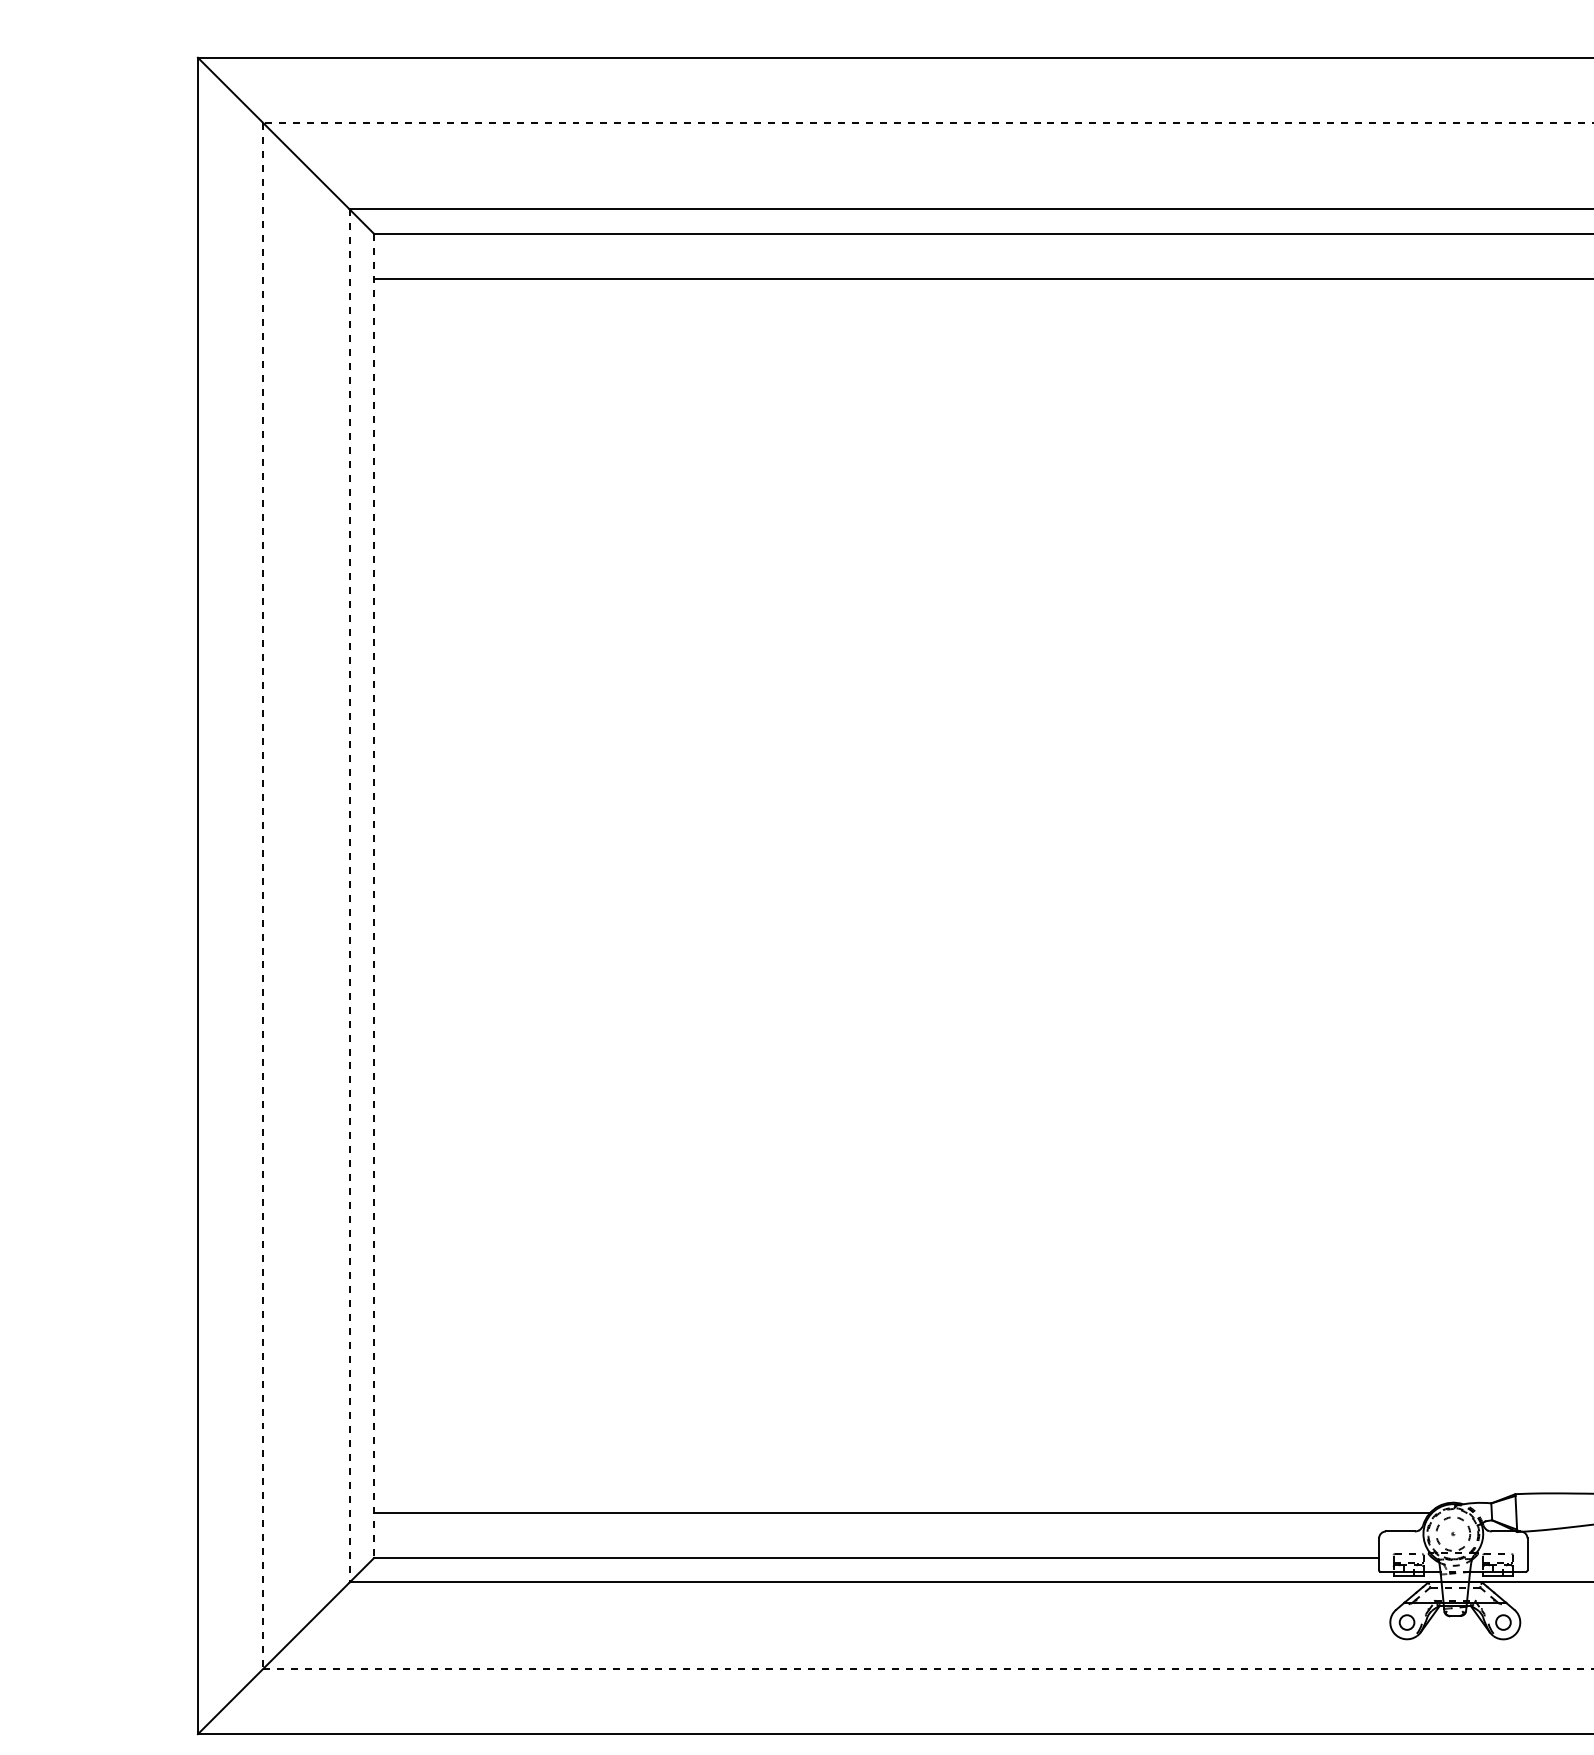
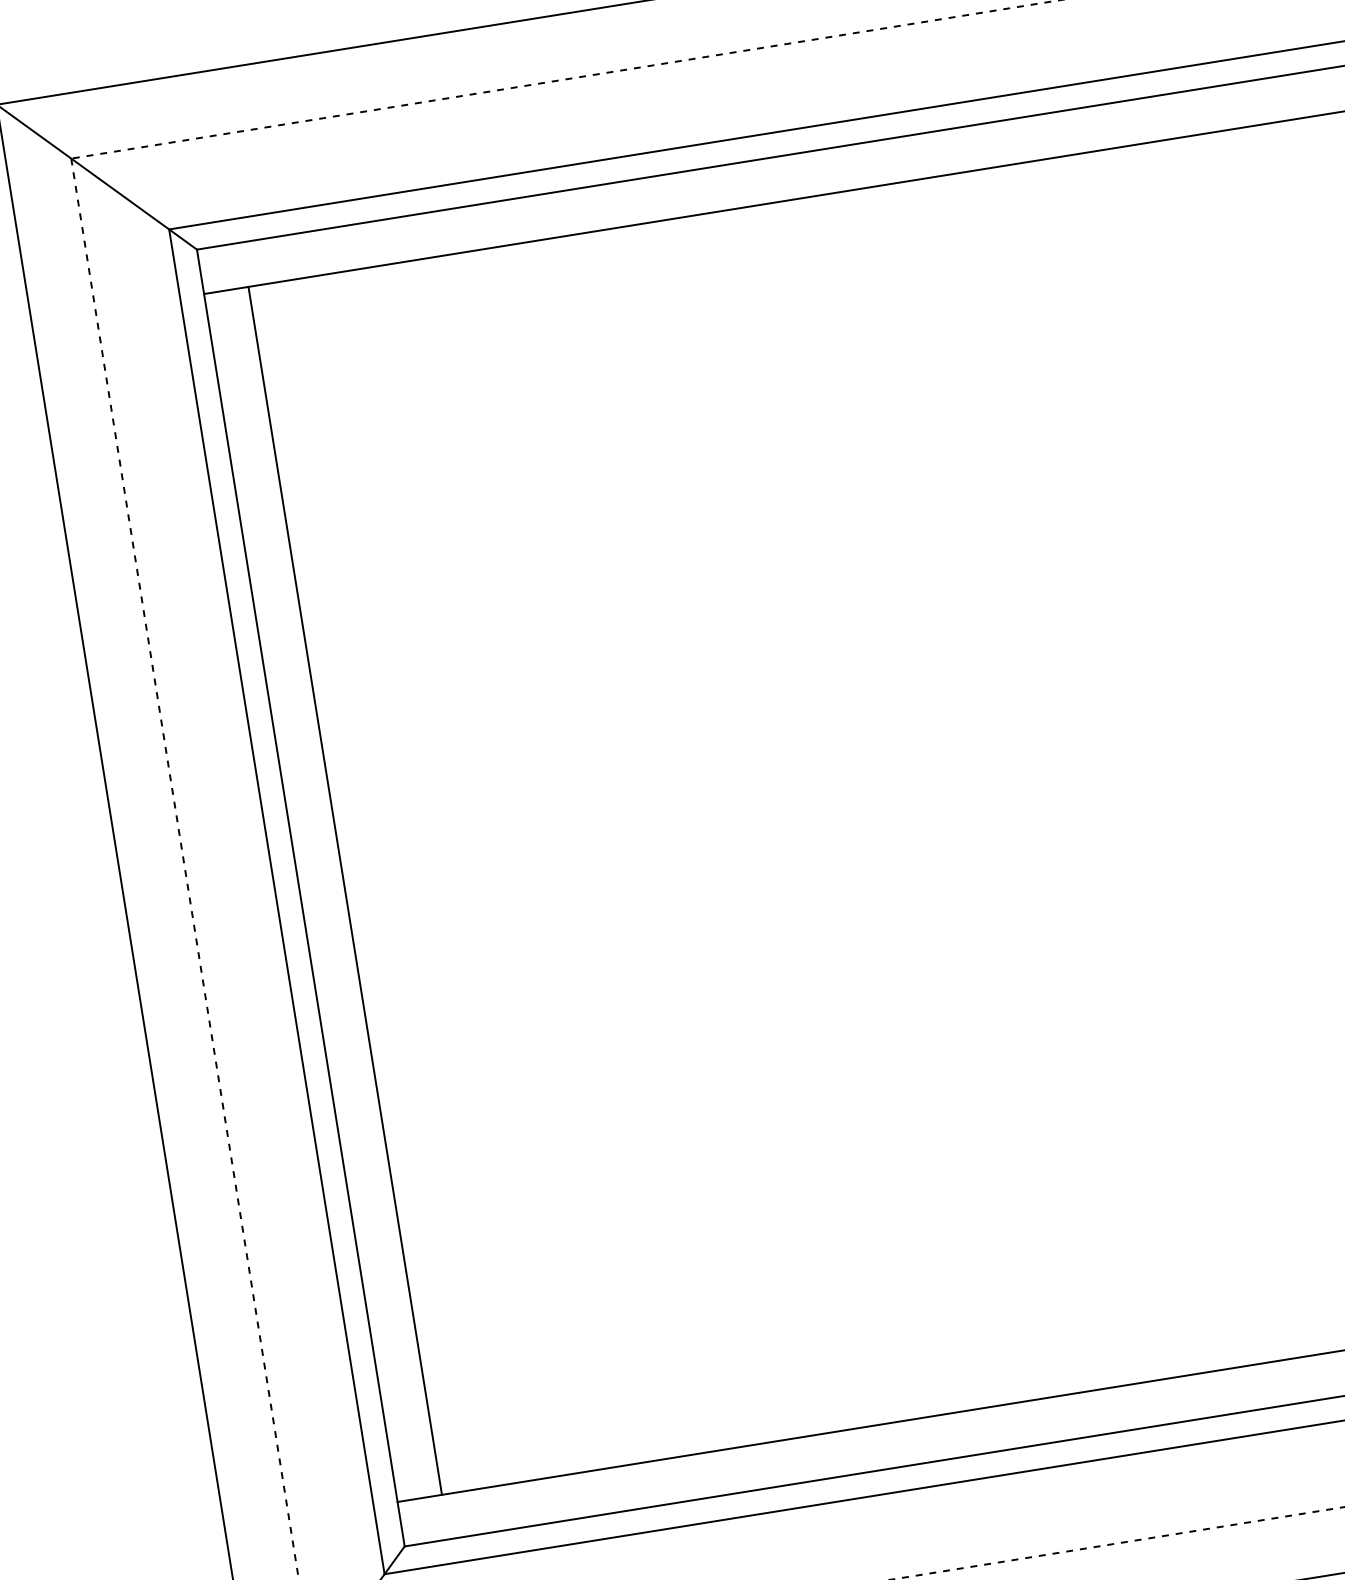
line: (349, 895) -> (276, 901), dashed -> solid
line: (419, 895) -> (345, 890), added
line: (374, 896) -> (301, 898), dashed -> solid

